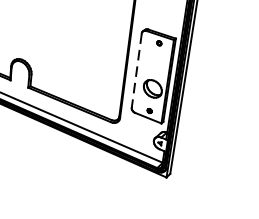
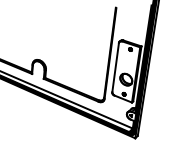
line: (136, 70) -> (115, 67), dashed -> solid

